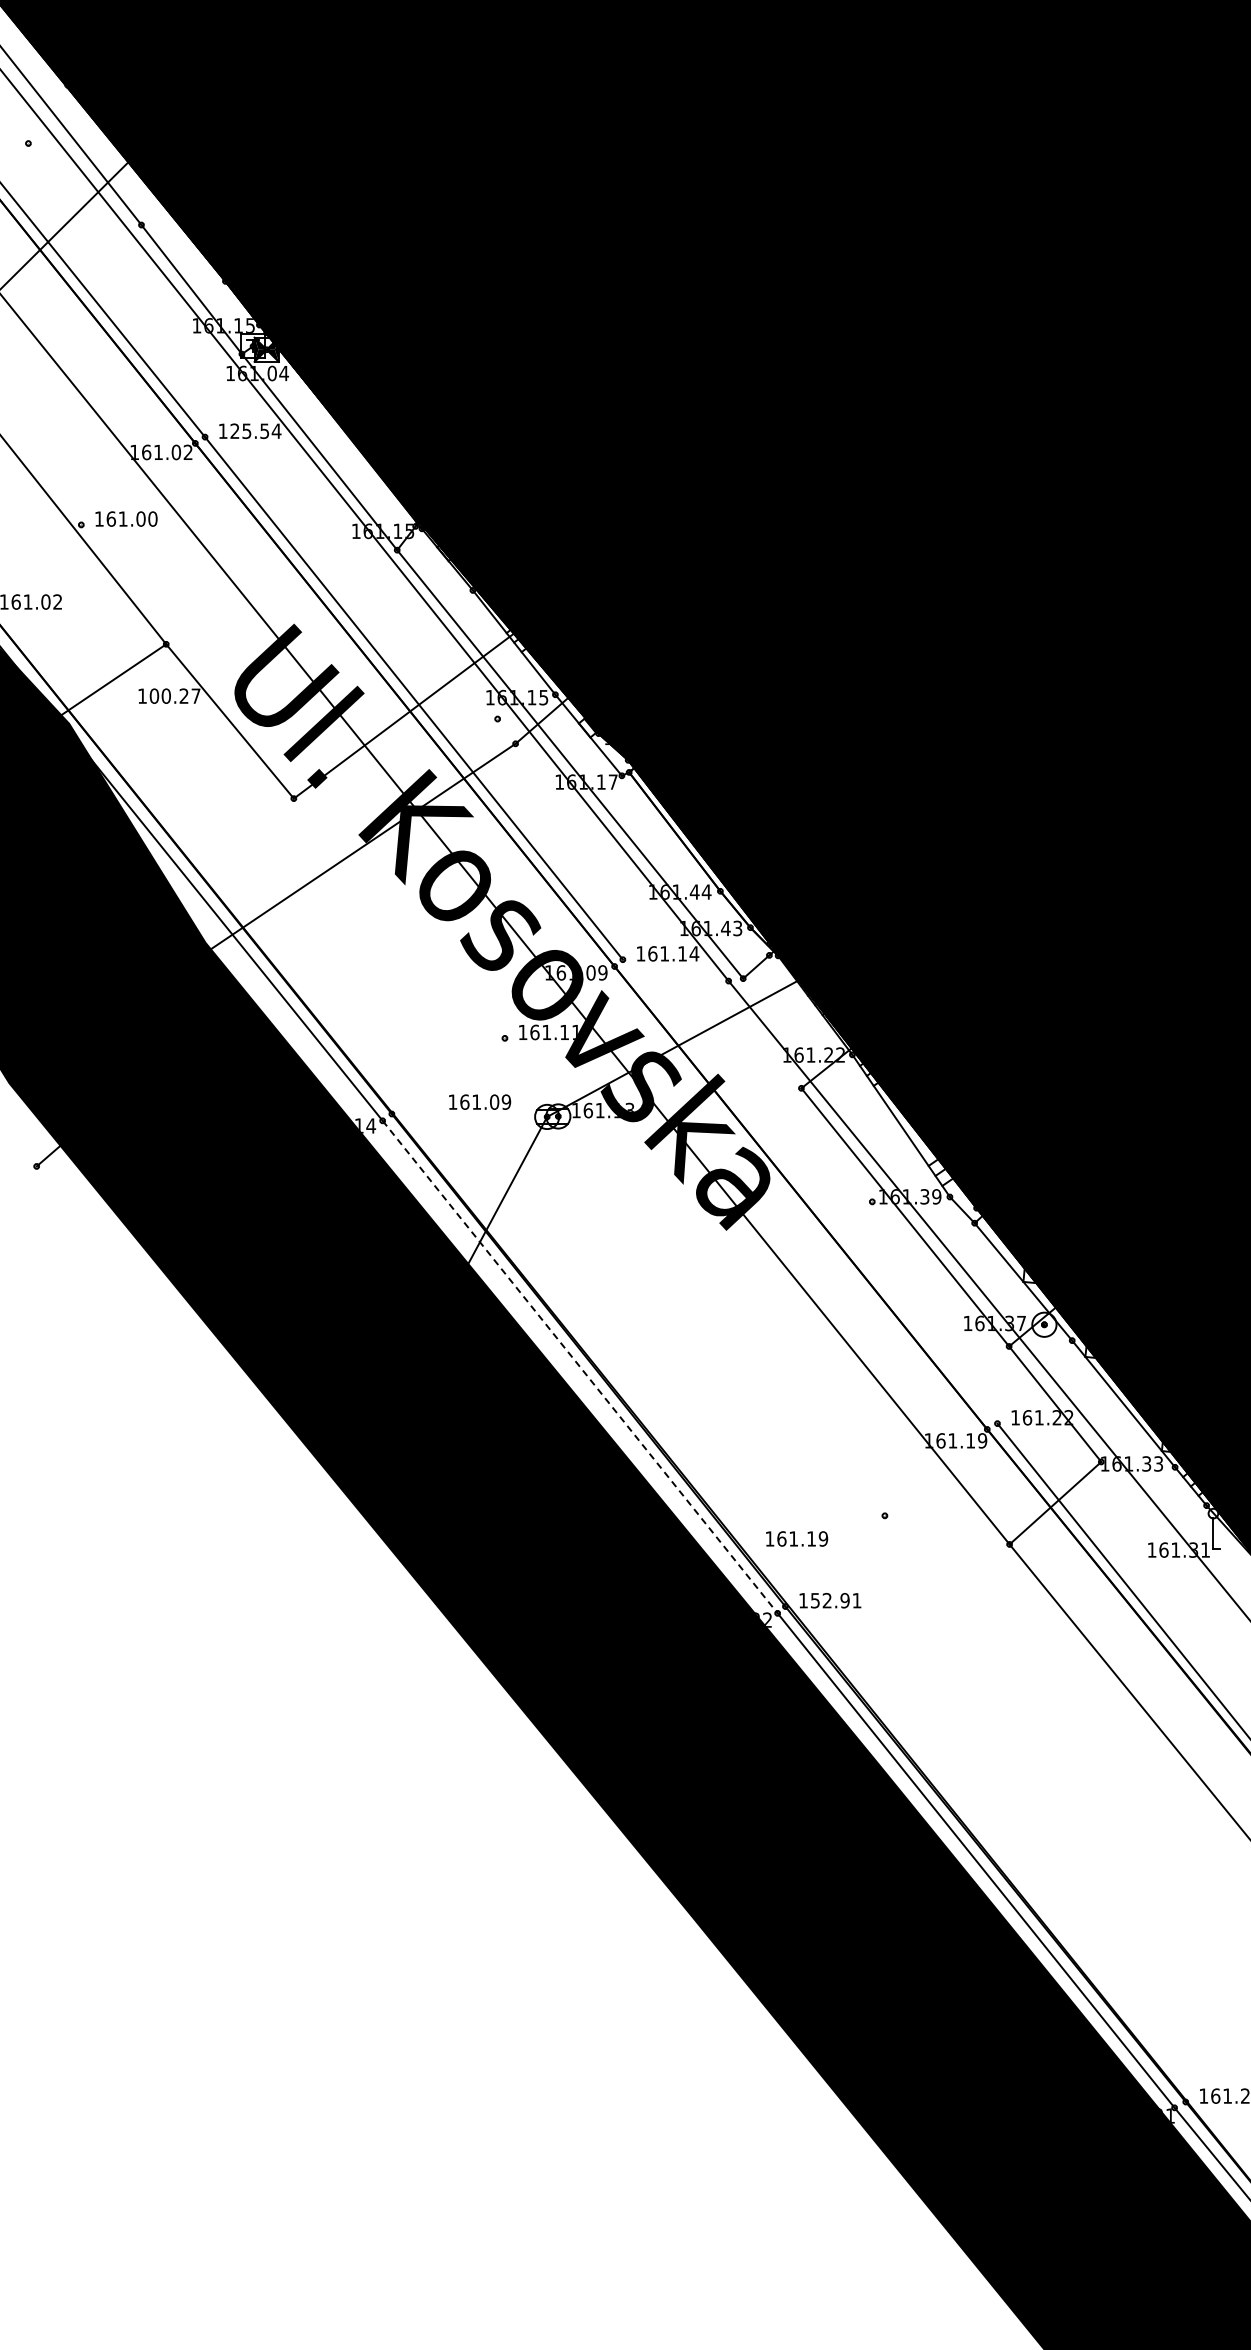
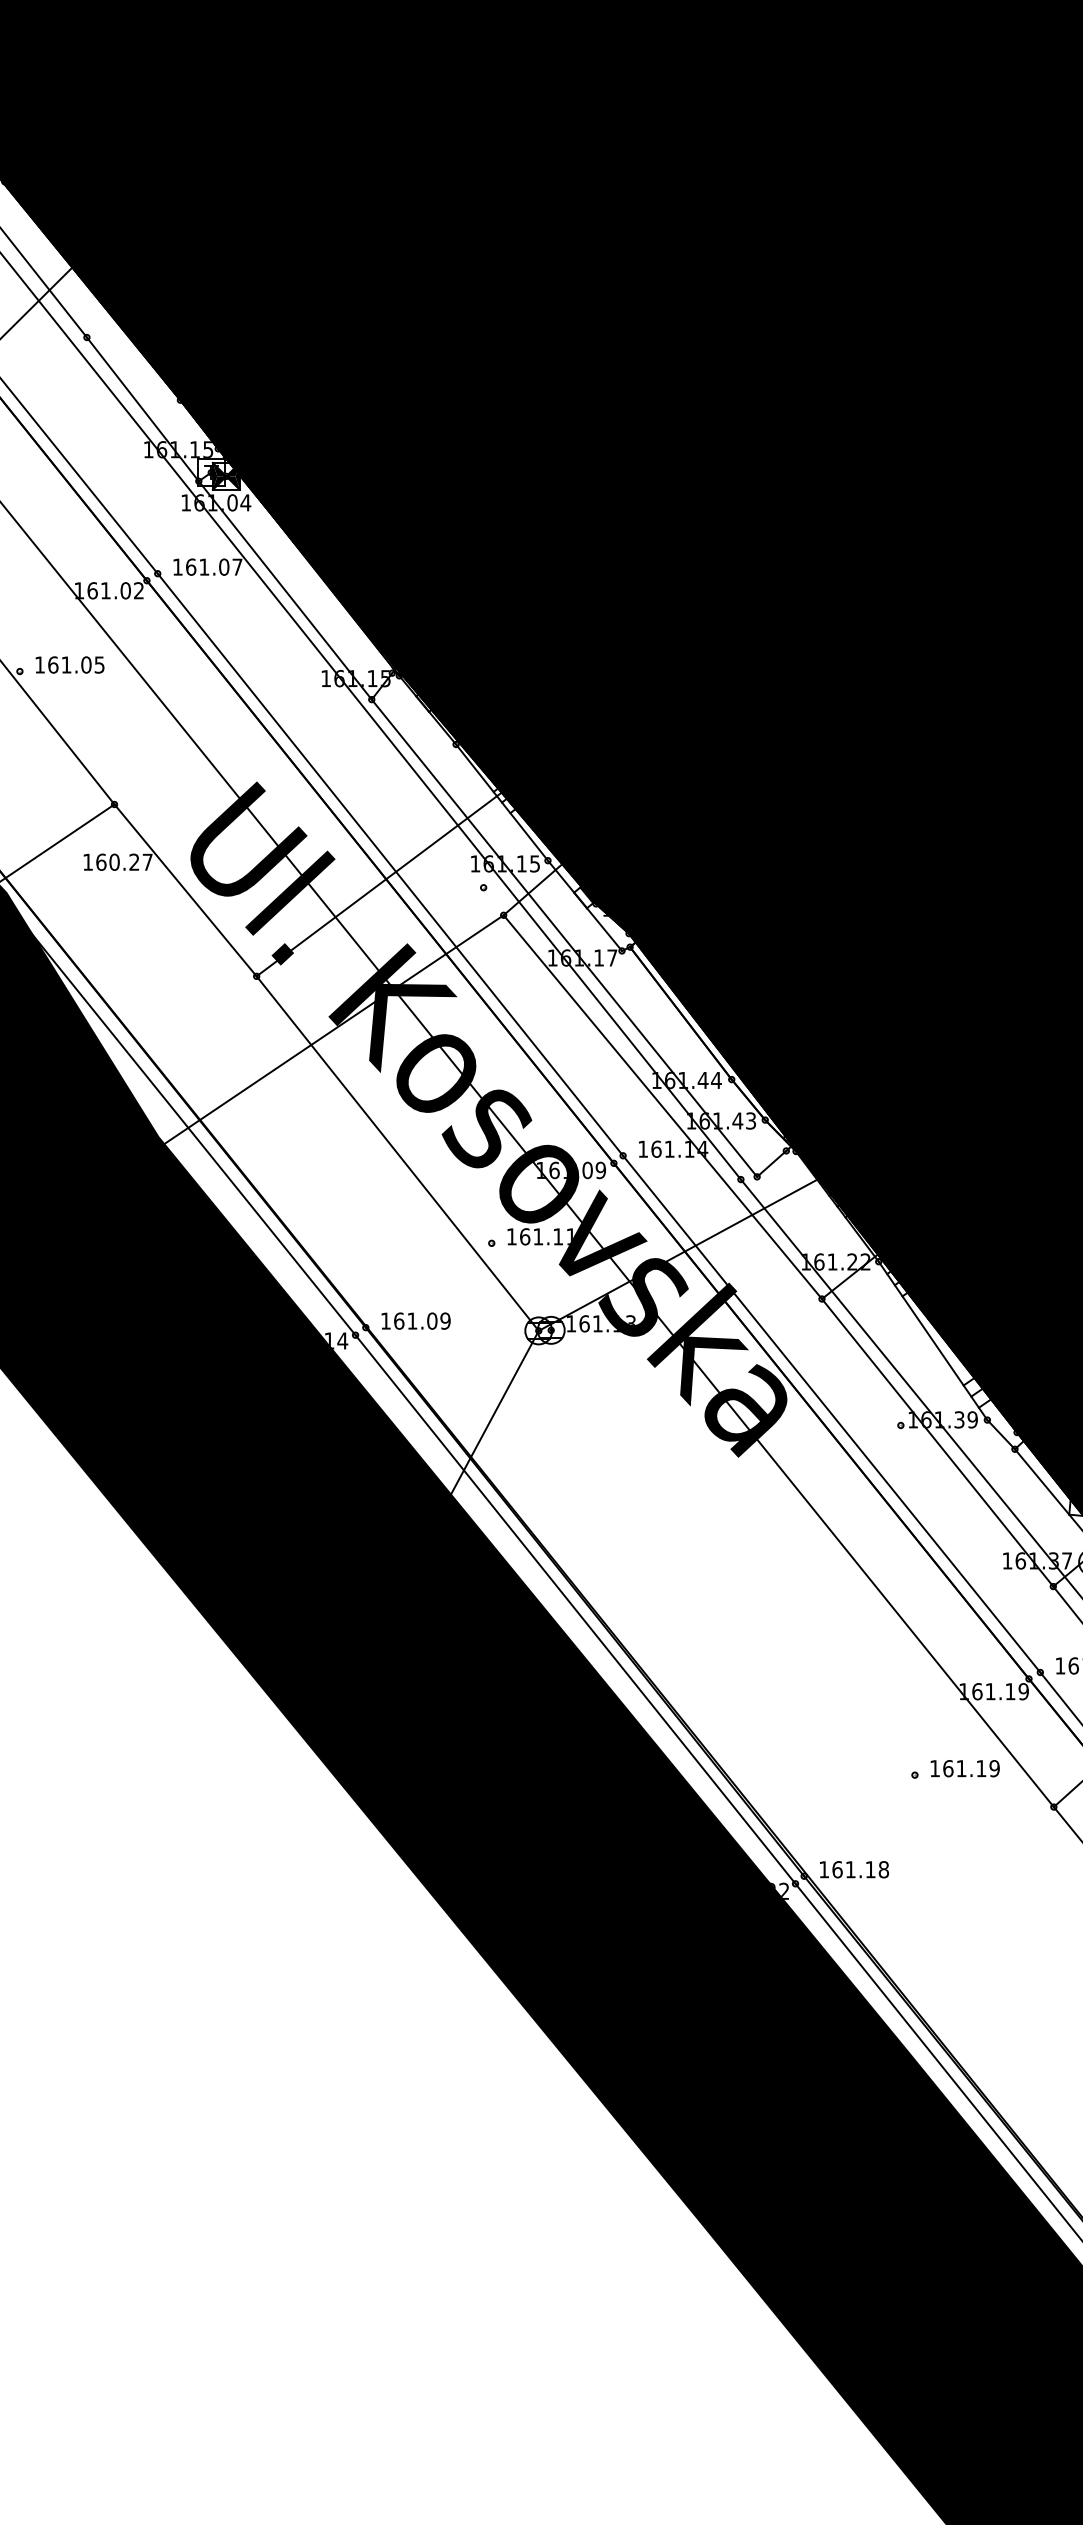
text: (255, 431) -> (213, 567), 125.54 -> 161.07
text: (152, 518) -> (99, 664), 161.00 -> 161.05
text: (154, 695) -> (101, 861), 100.27 -> 160.27
line: (658, 915) -> (662, 1106), added
line: (420, 957) -> (397, 1153), added
text: (480, 1101) -> (416, 1320), moved
line: (809, 1191) -> (830, 1413), added
line: (580, 1367) -> (575, 1609), dashed -> solid
text: (797, 1538) -> (965, 1768), moved
text: (835, 1600) -> (859, 1869), 152.91 -> 161.18

